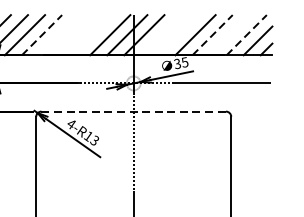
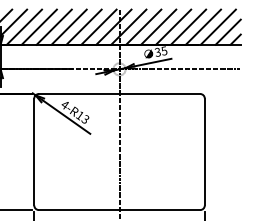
line: (58, 34) -> (53, 26), added
line: (75, 34) -> (68, 26), added
line: (92, 34) -> (83, 26), added
line: (161, 34) -> (143, 26), added
line: (178, 34) -> (158, 26), added
line: (229, 34) -> (203, 26), added
line: (42, 35) -> (39, 27), dashed -> solid
line: (212, 35) -> (188, 27), dashed -> solid
line: (246, 35) -> (218, 27), dashed -> solid
line: (133, 112) -> (119, 94), dashed -> solid

